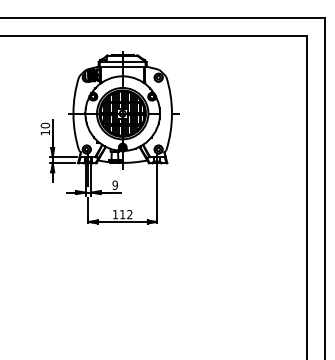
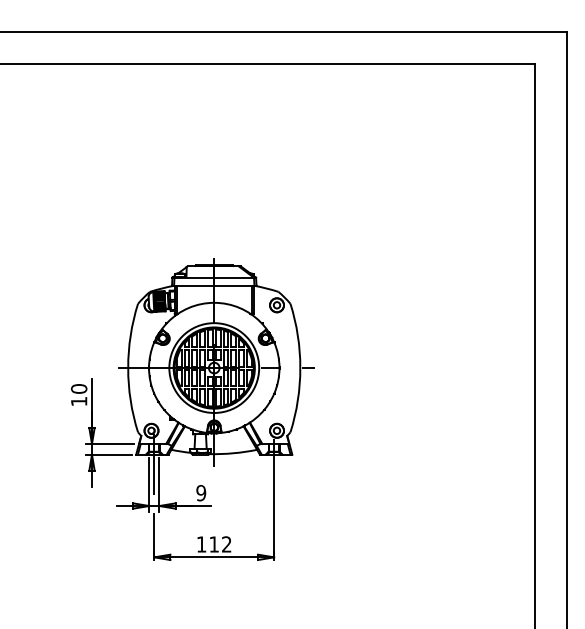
part: (109, 137) -> (191, 409), moved

